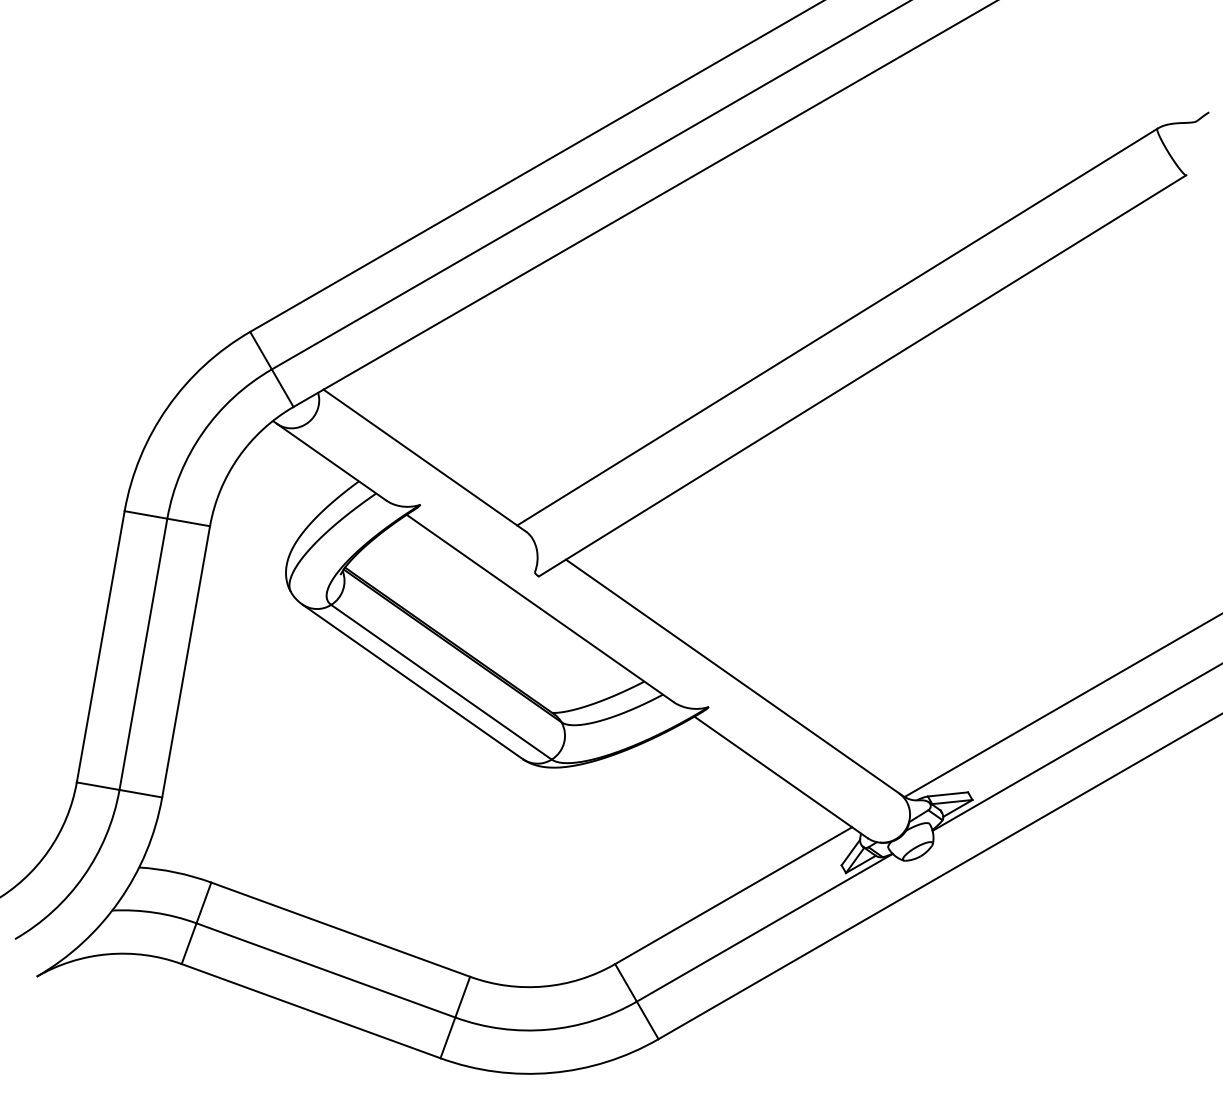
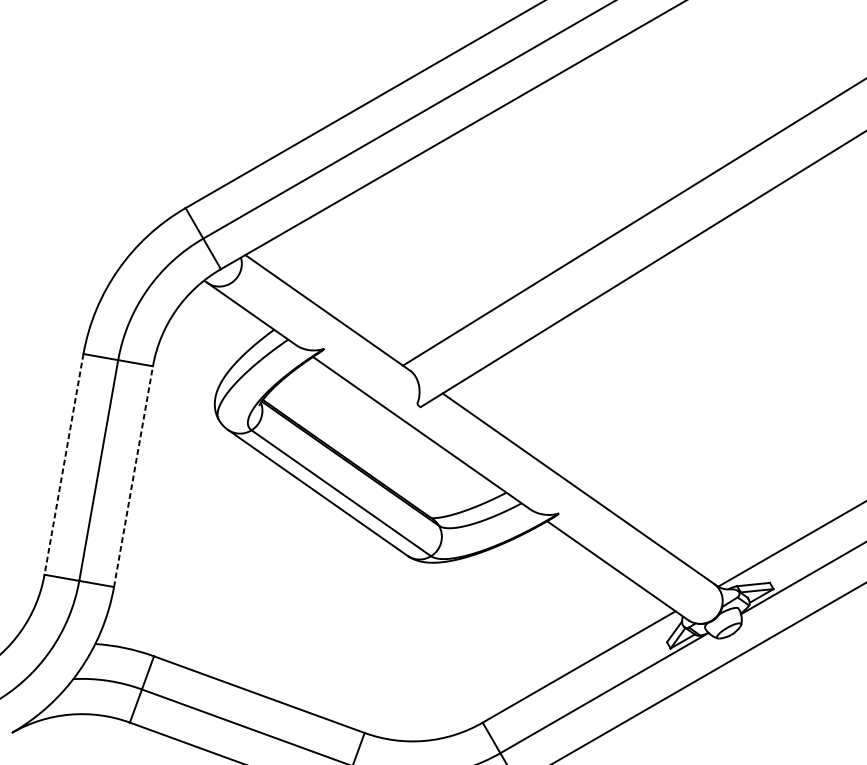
line: (100, 646) -> (63, 464), solid -> dashed
line: (186, 661) -> (133, 476), solid -> dashed

